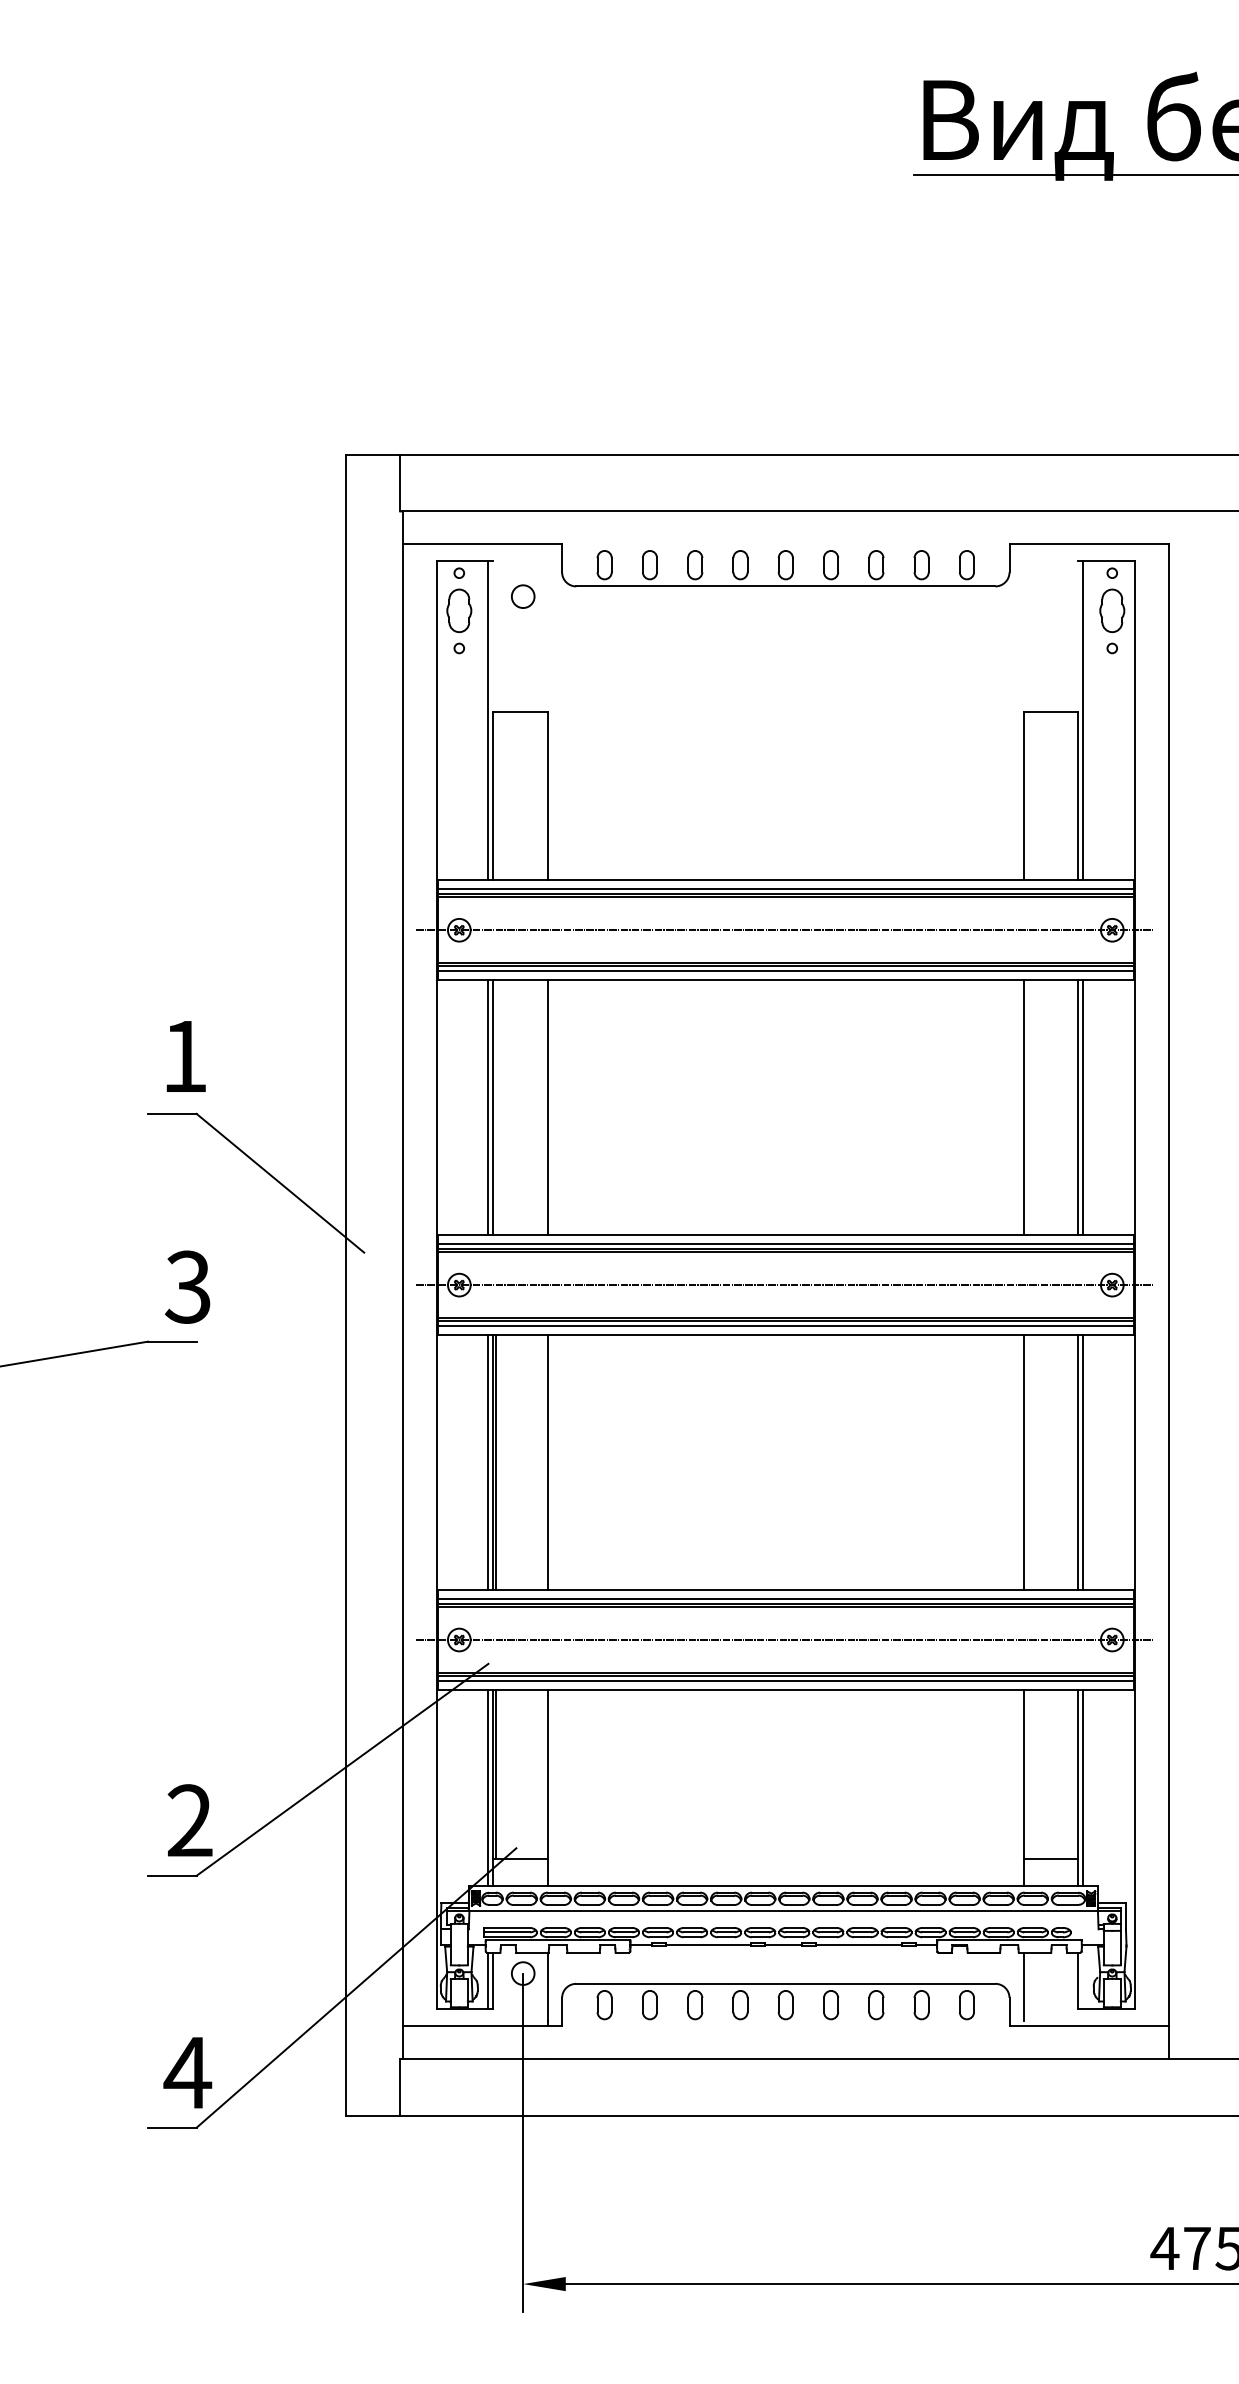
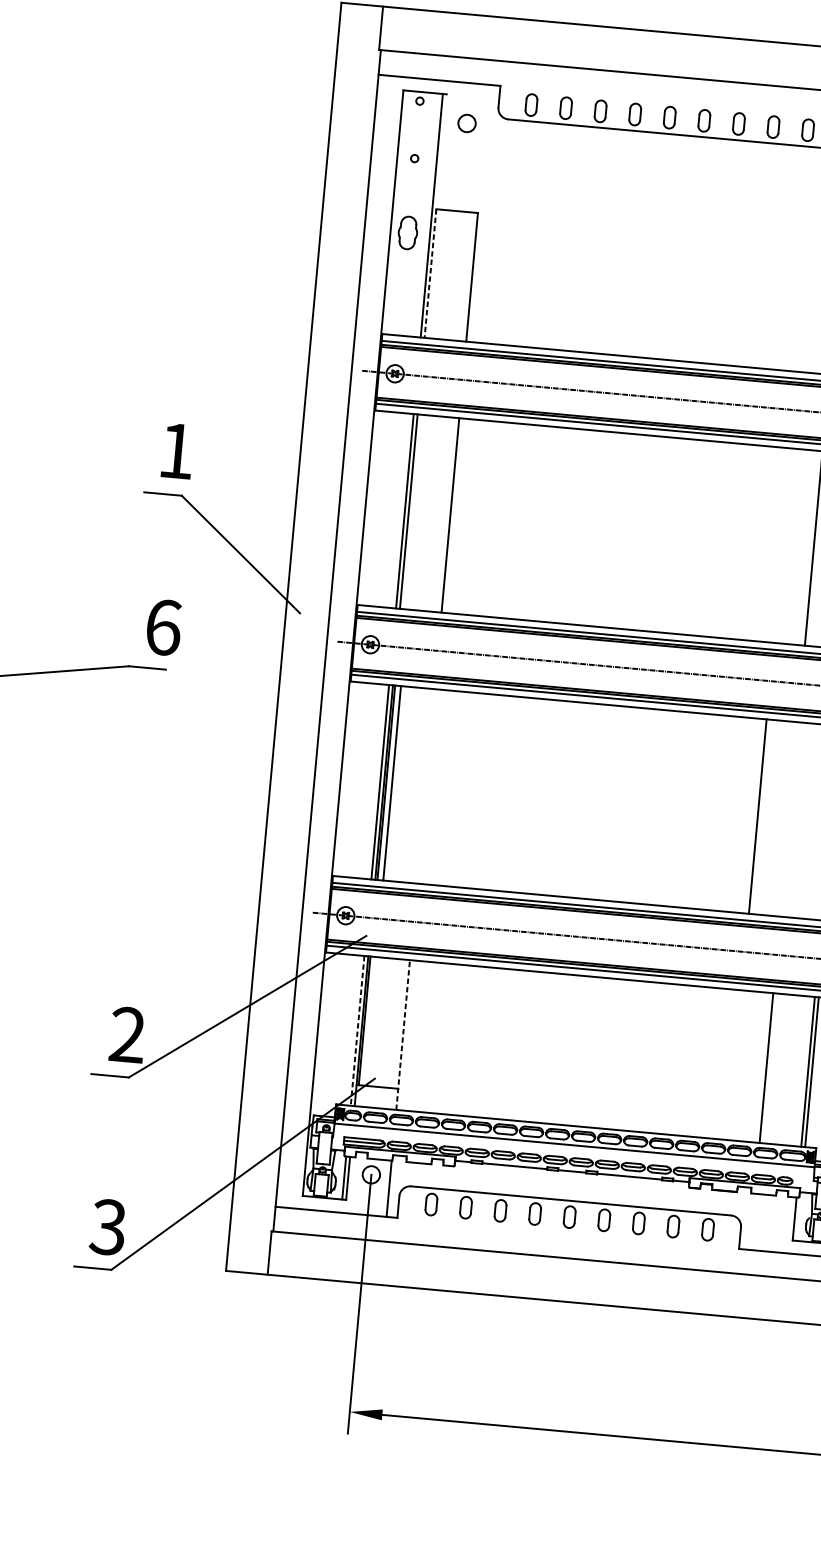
part: (459, 610) -> (408, 232), moved
line: (493, 796) -> (430, 274), solid -> dashed
text: (187, 1286) -> (162, 626), 3 -> 6
line: (547, 1462) -> (391, 783), moved
line: (1023, 1462) -> (757, 816), moved
line: (547, 1787) -> (402, 1034), solid -> dashed
line: (488, 1788) -> (357, 1031), solid -> dashed
line: (1050, 1858) -> (782, 1123), removed
line: (1023, 1986) -> (752, 1219), removed
text: (187, 2072) -> (108, 1227), 4 -> 3

